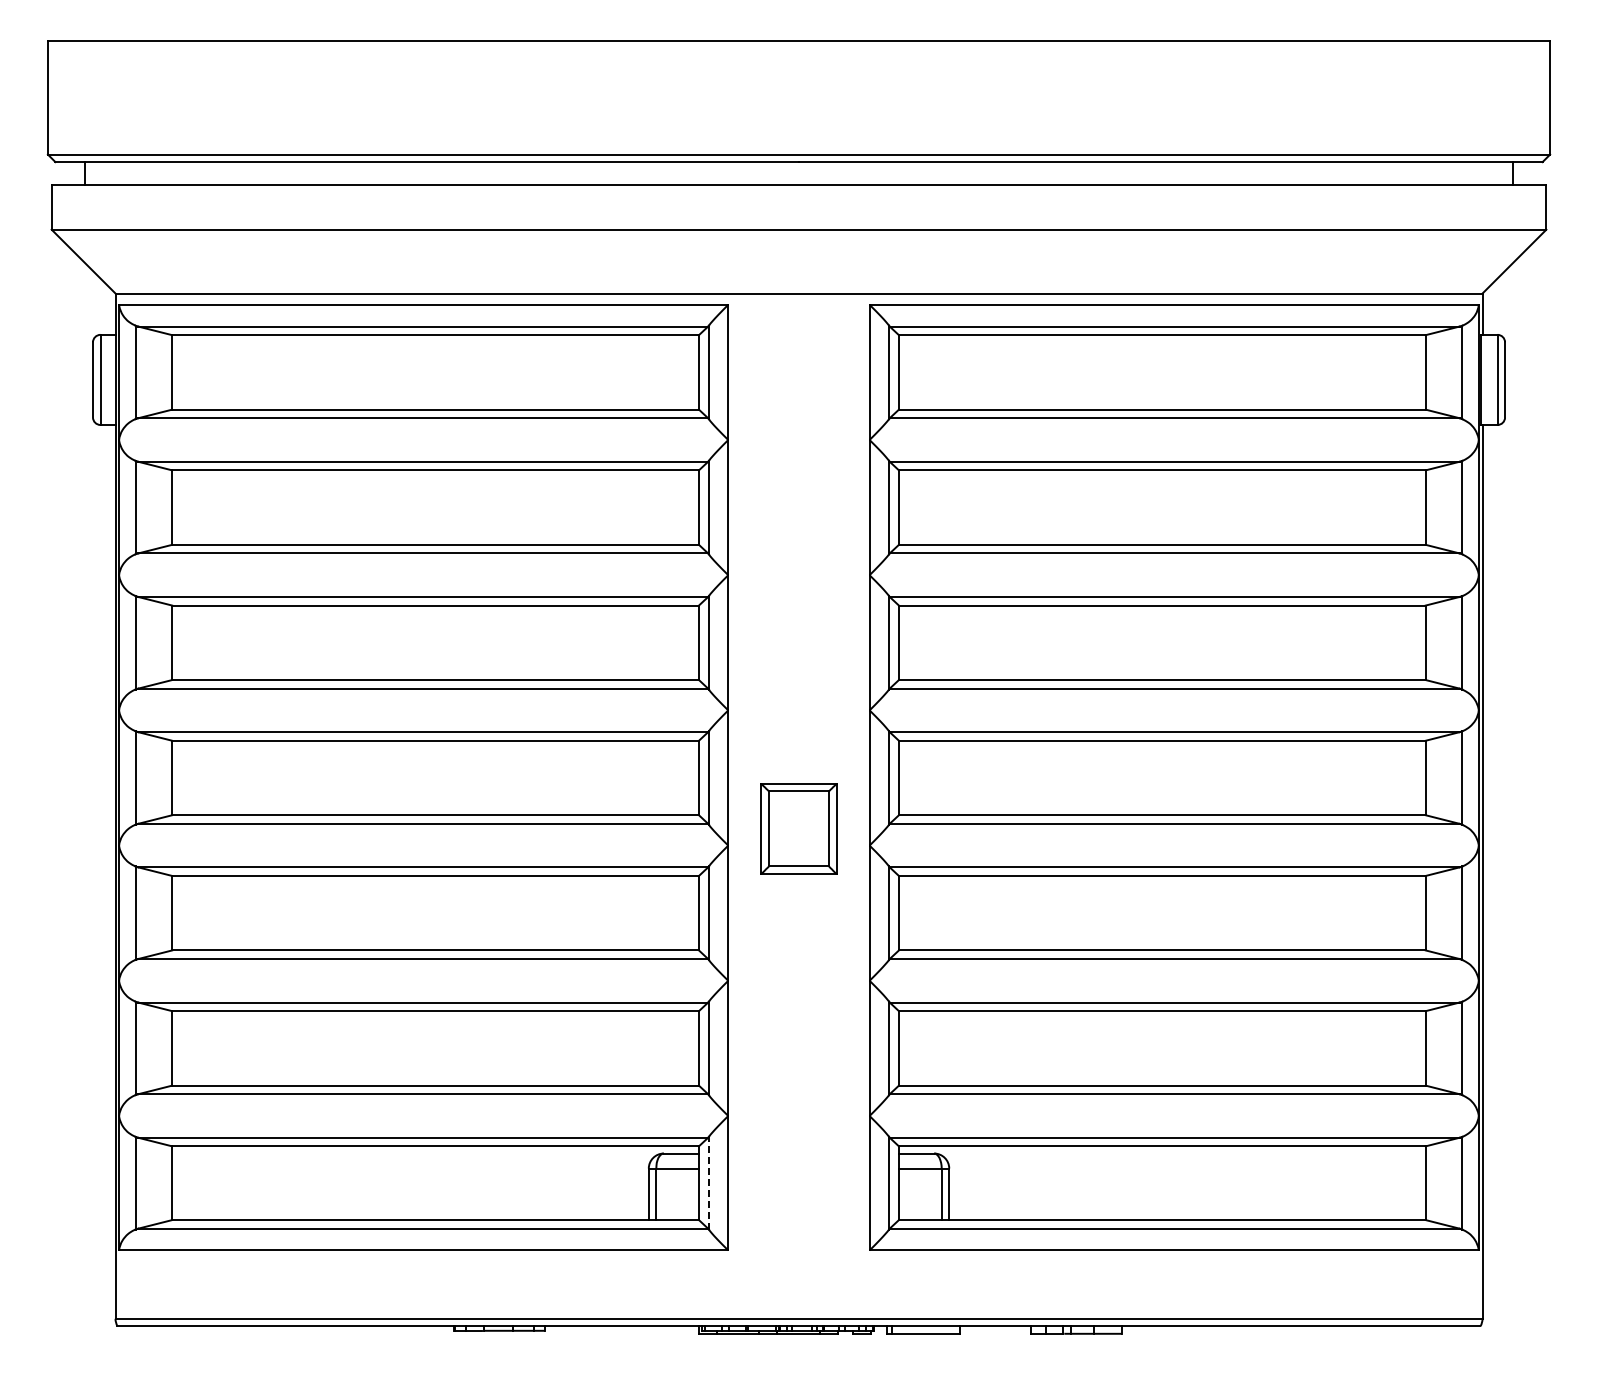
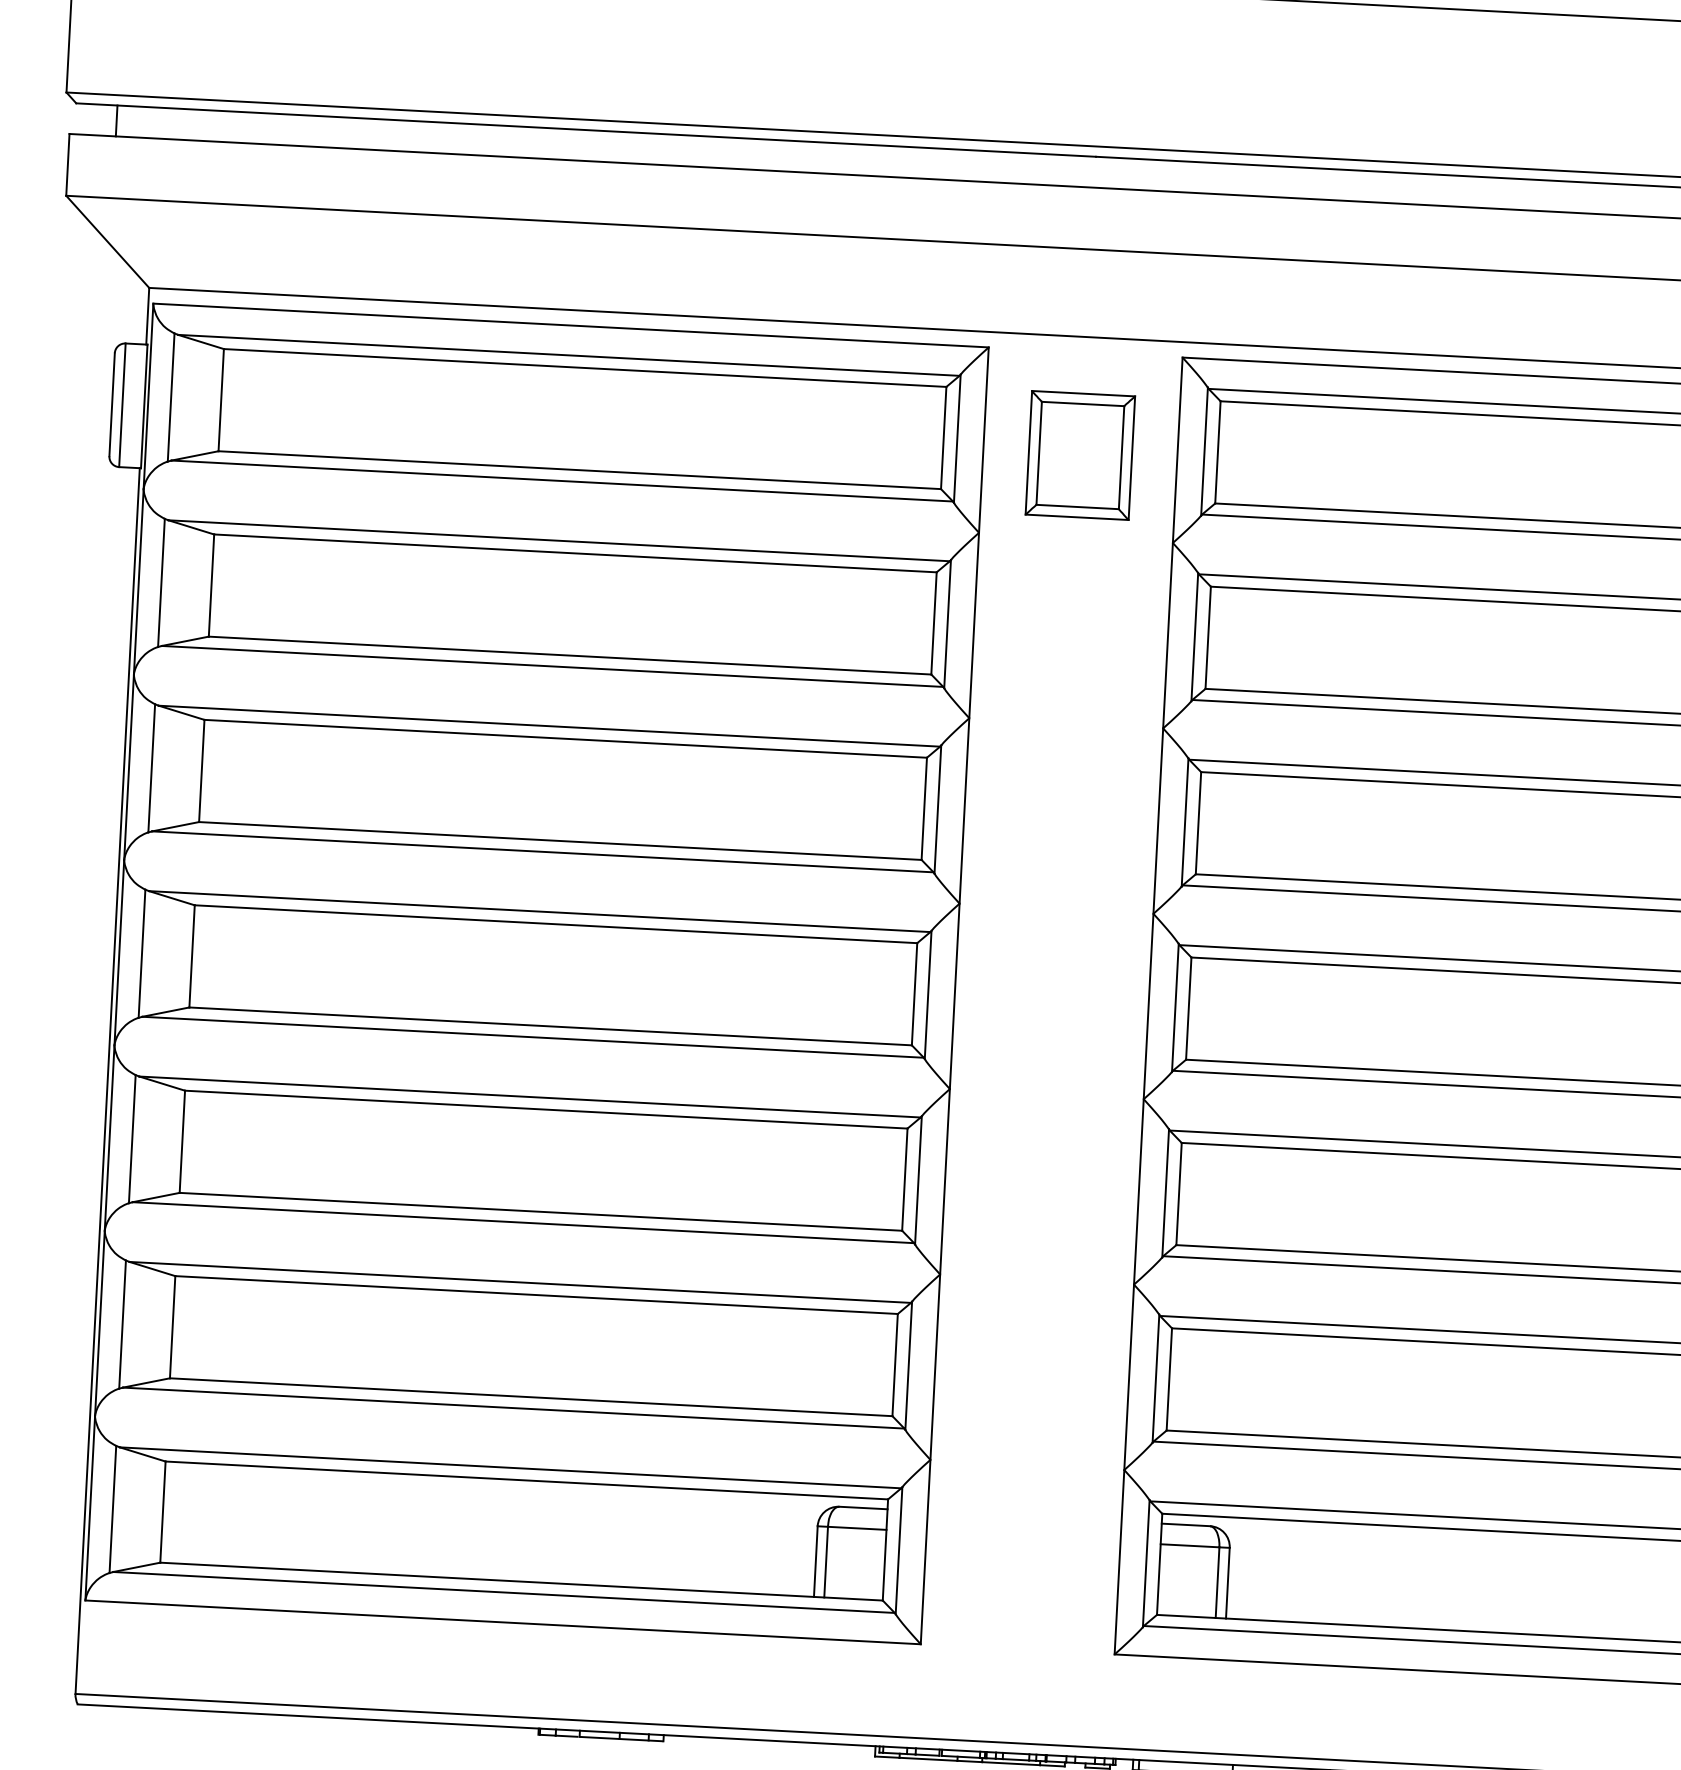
part: (798, 828) -> (1079, 454), moved
line: (708, 1182) -> (898, 1549), dashed -> solid

